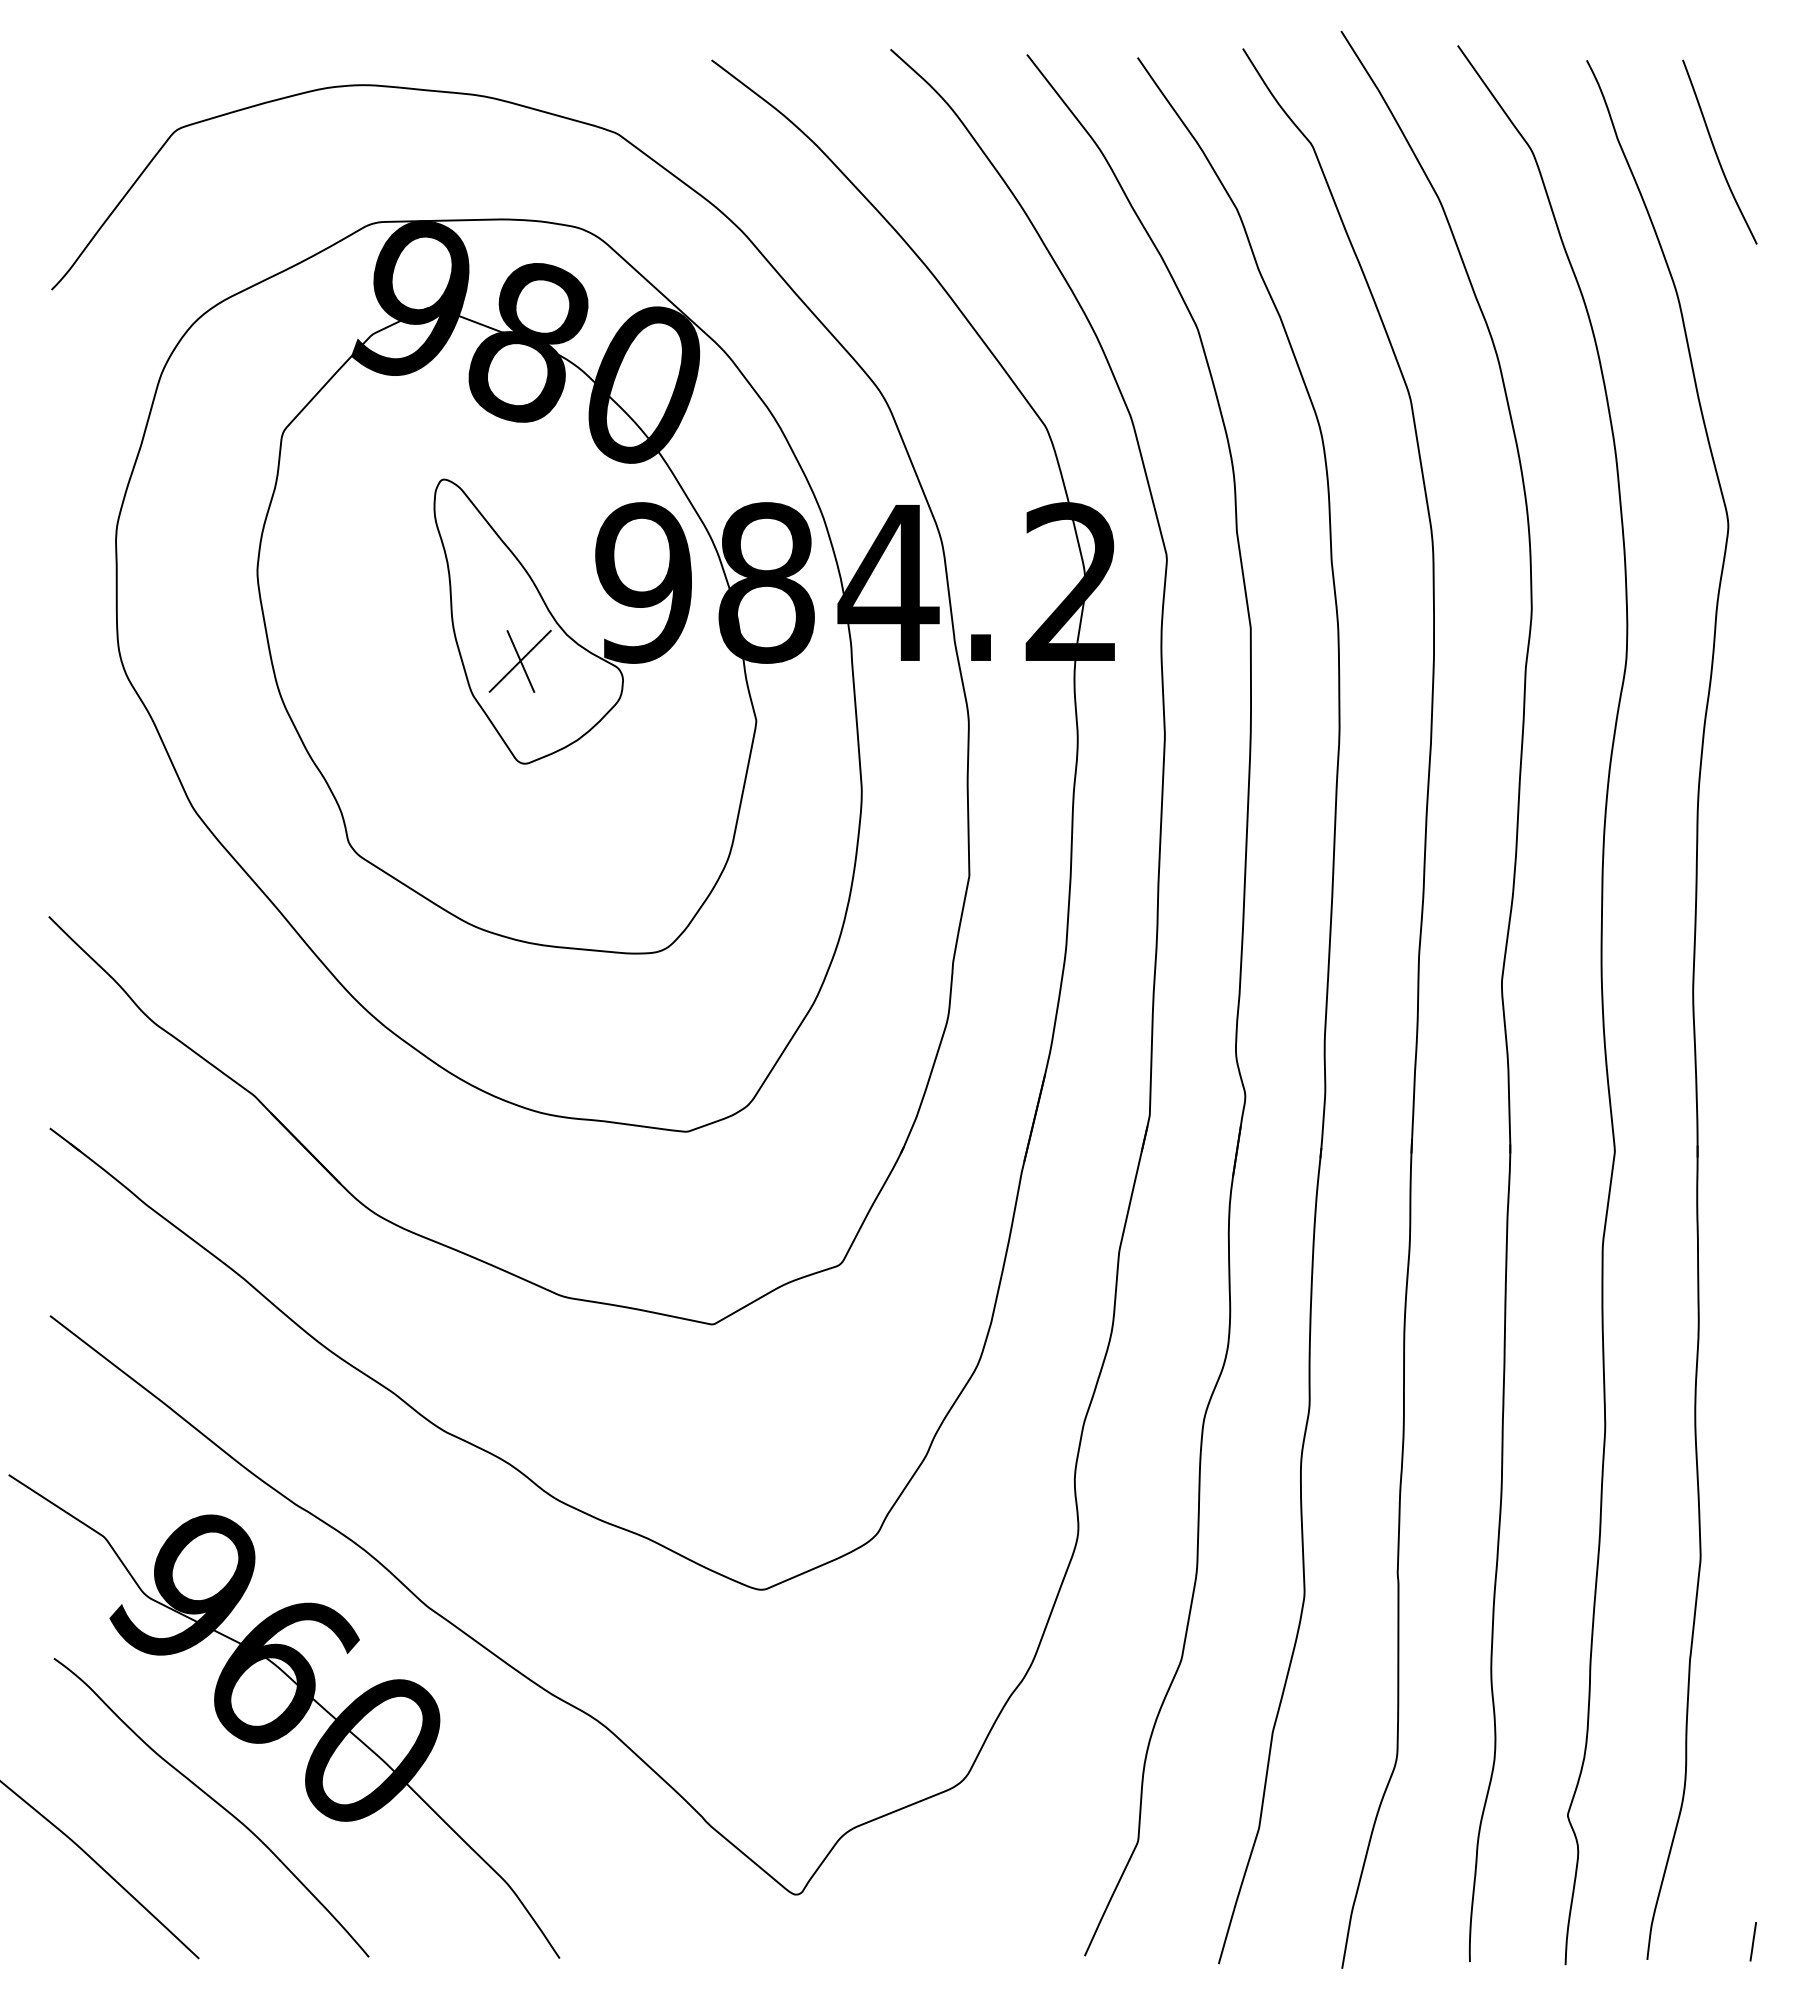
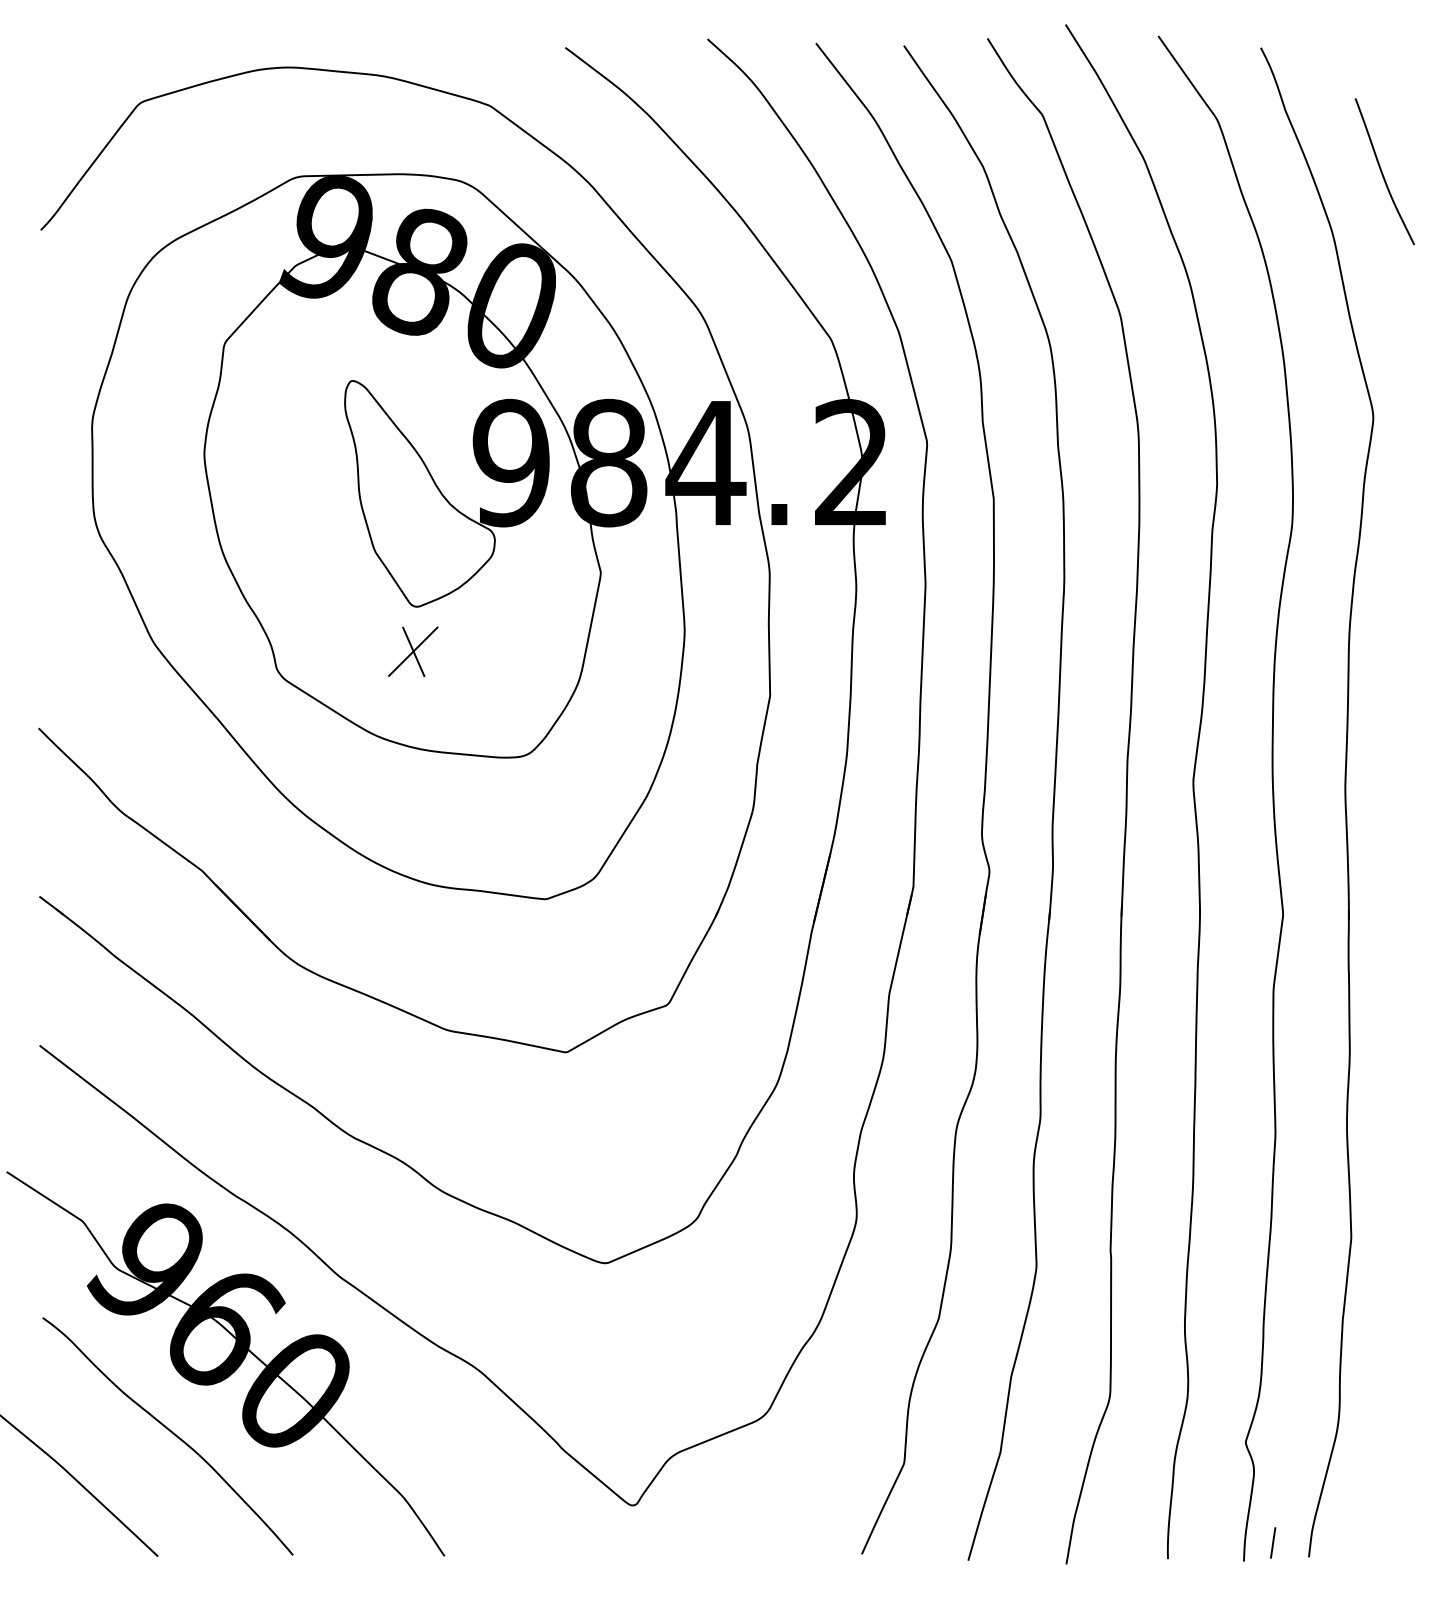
curve: (1717, 153) -> (1382, 172), moved
part: (519, 660) -> (412, 651), moved
line: (1752, 1941) -> (1272, 1542), moved

